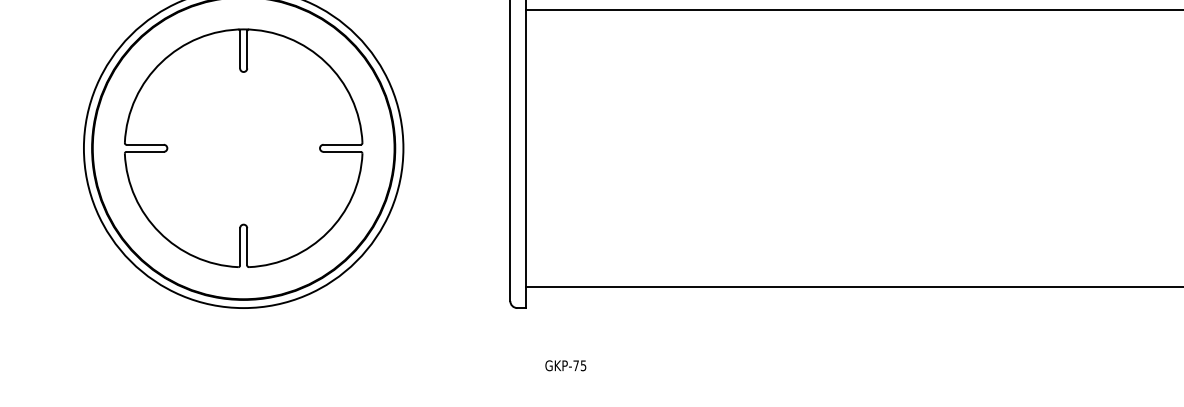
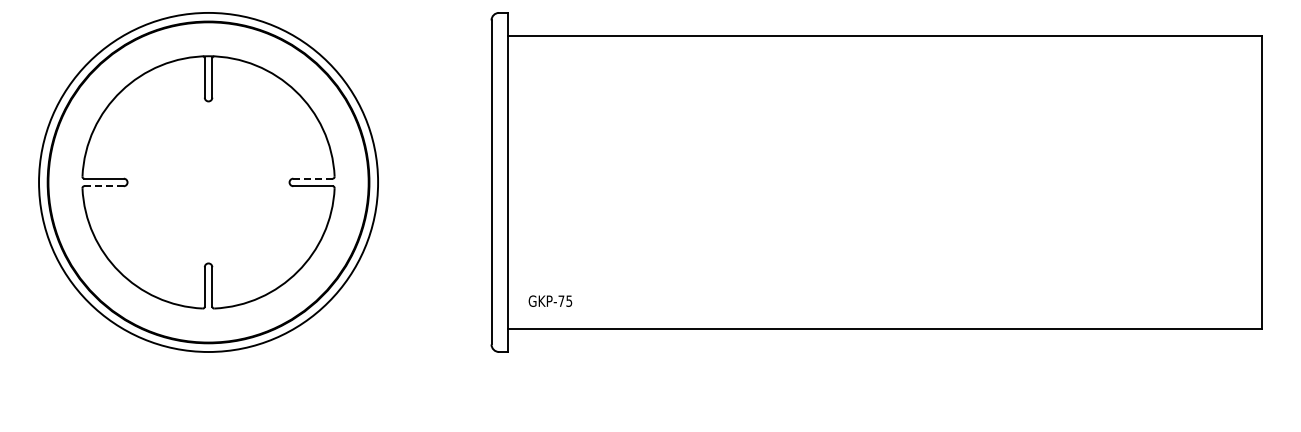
line: (342, 144) -> (313, 178), solid -> dashed
line: (145, 152) -> (104, 186), solid -> dashed
text: (565, 365) -> (550, 300), moved

